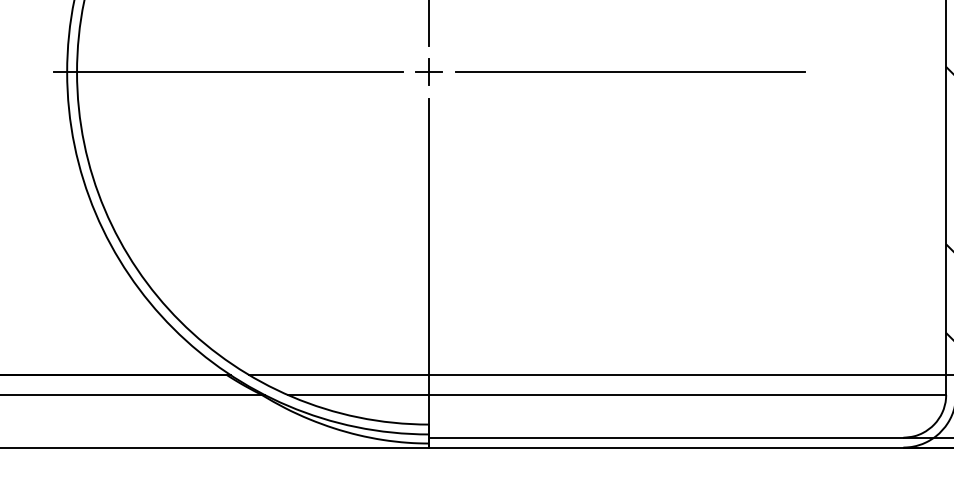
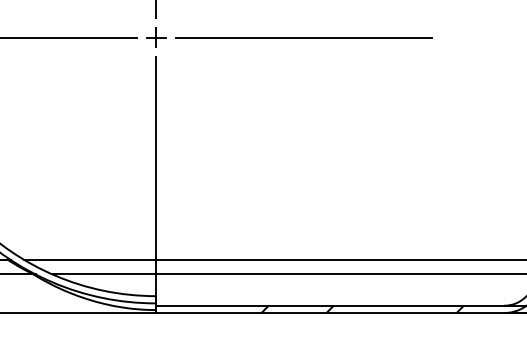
hatch: (710, 442) -> (362, 309), added

